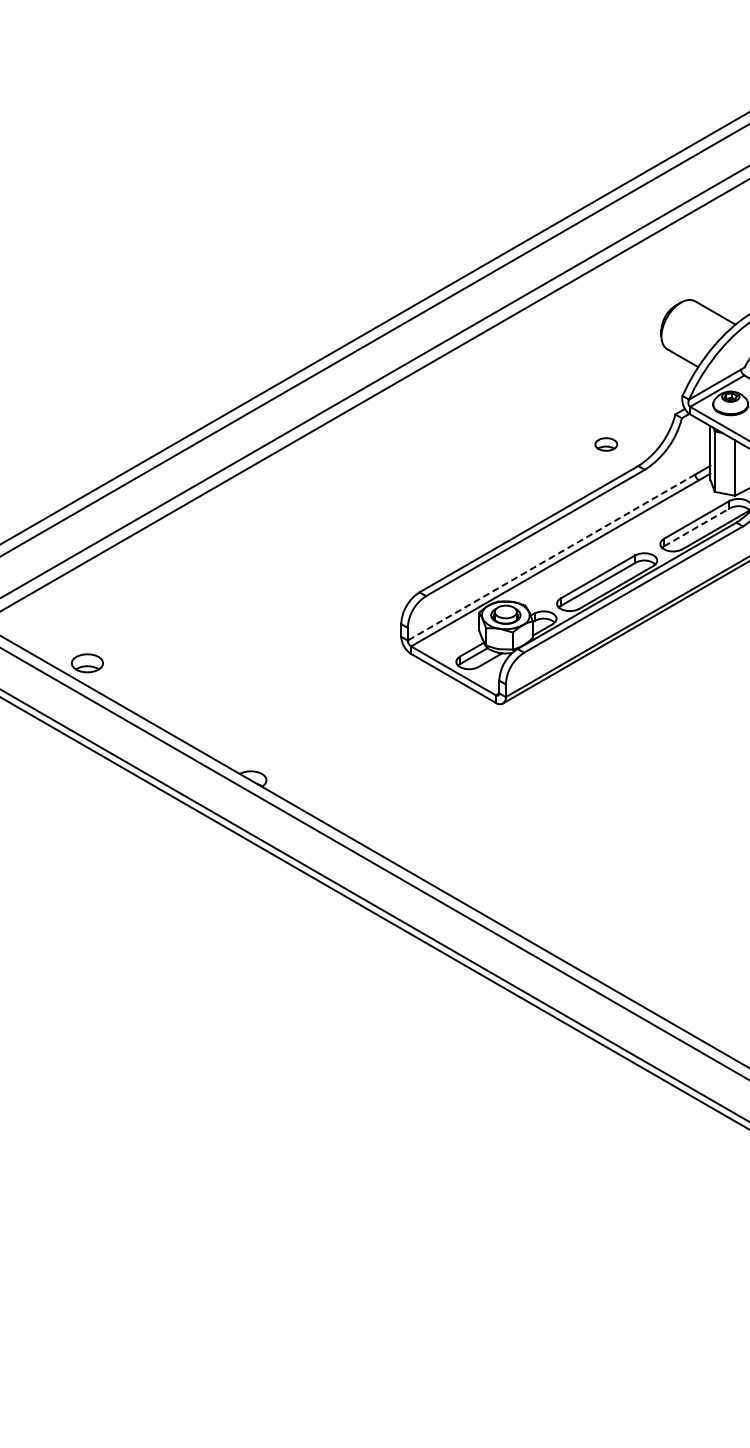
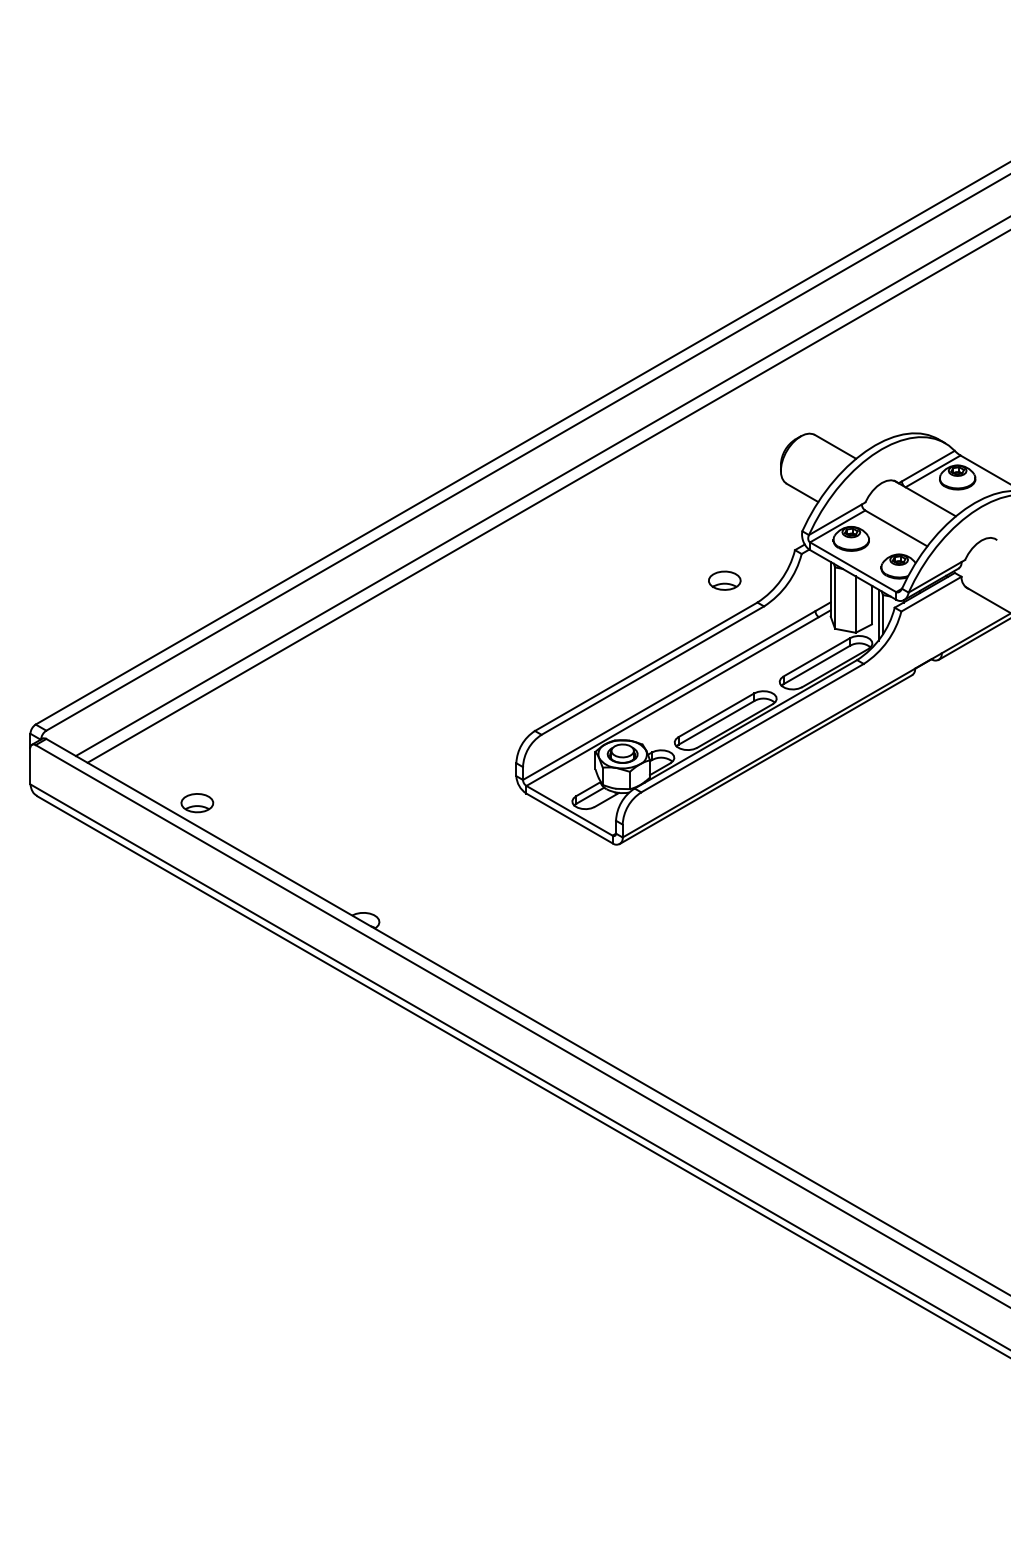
part: (605, 444) -> (724, 580), size x1.43
line: (697, 526) -> (817, 664), dashed -> solid
line: (551, 557) -> (669, 695), dashed -> solid

